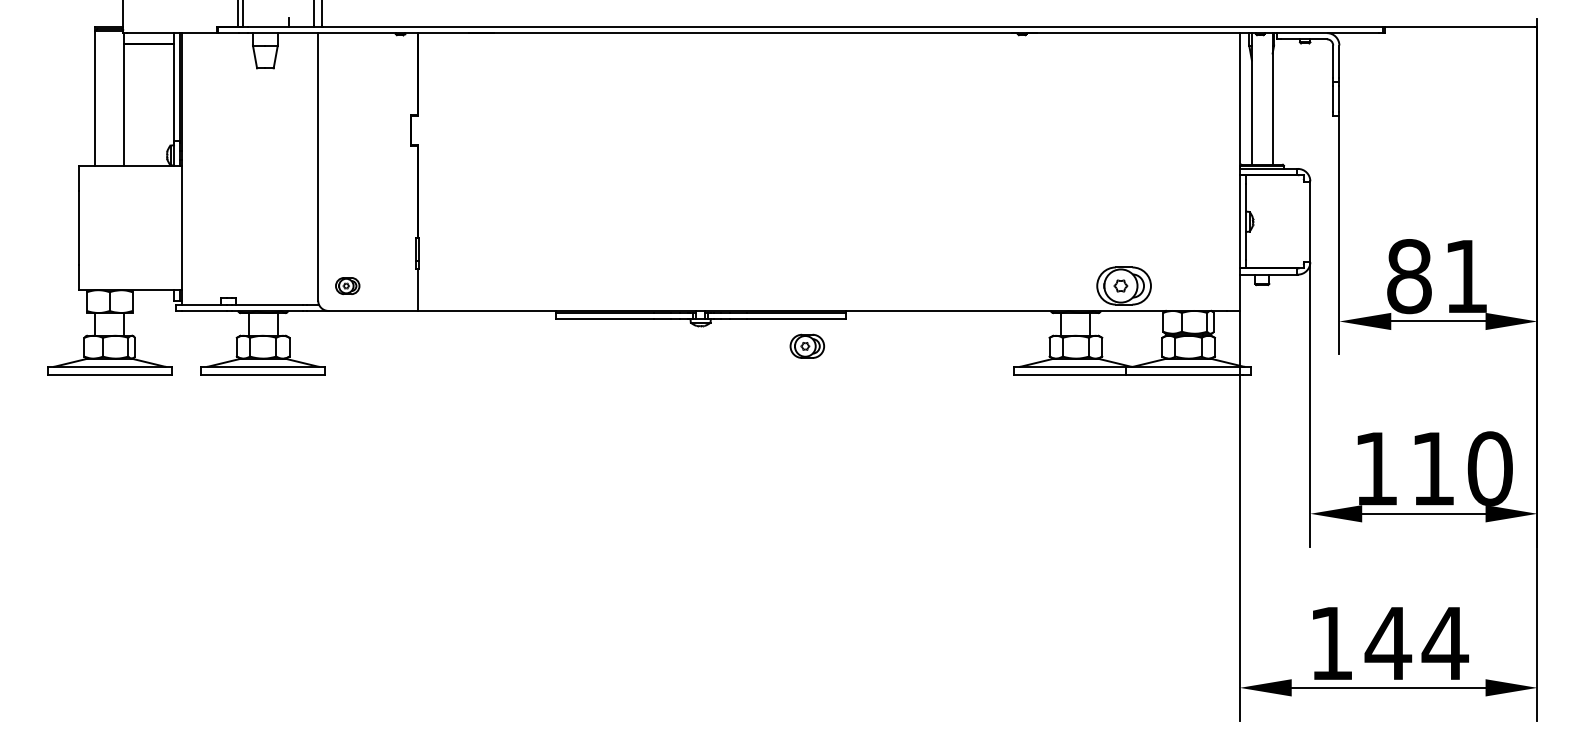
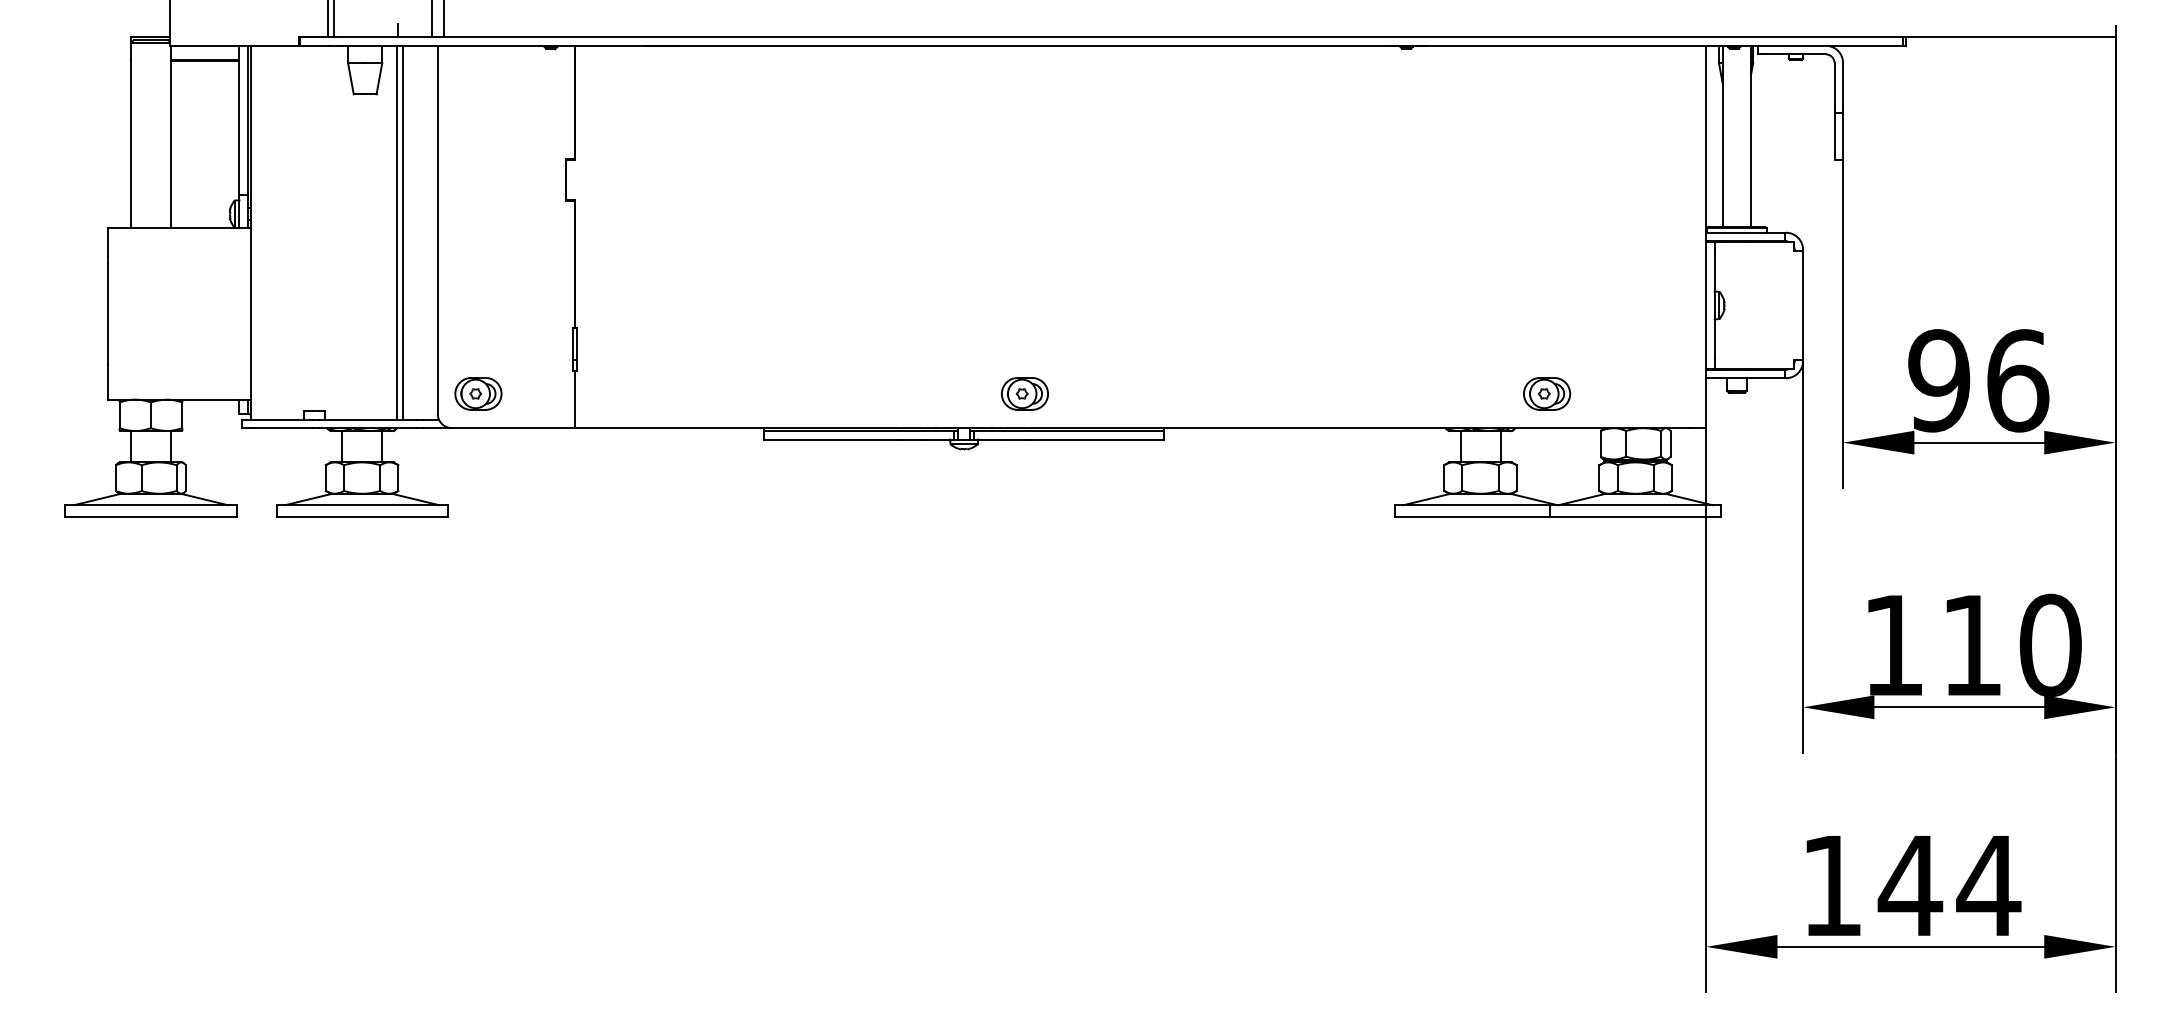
line: (288, 168) -> (397, 232), added
line: (293, 168) -> (403, 232), added
text: (1437, 276) -> (1978, 380), 81 -> 96
part: (347, 285) -> (478, 393), size x1.43
part: (1124, 285) -> (1547, 393), size x0.62
part: (807, 346) -> (1024, 393), moved

